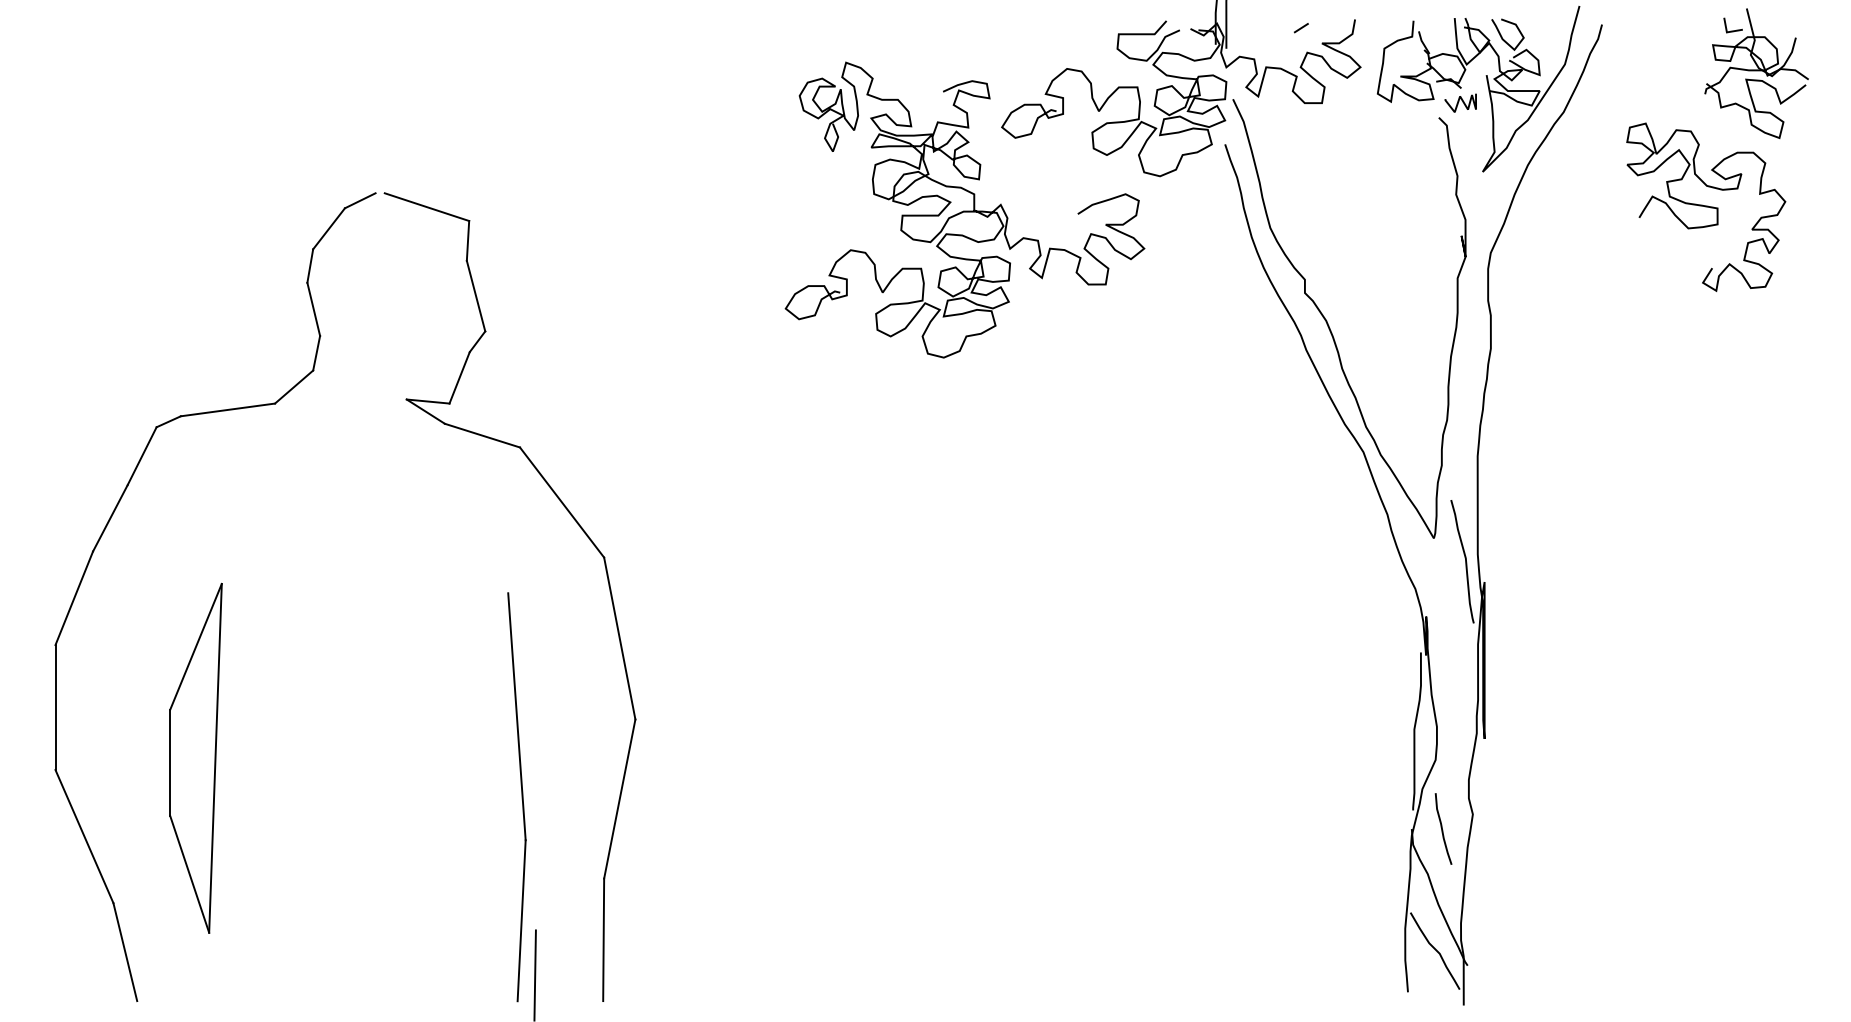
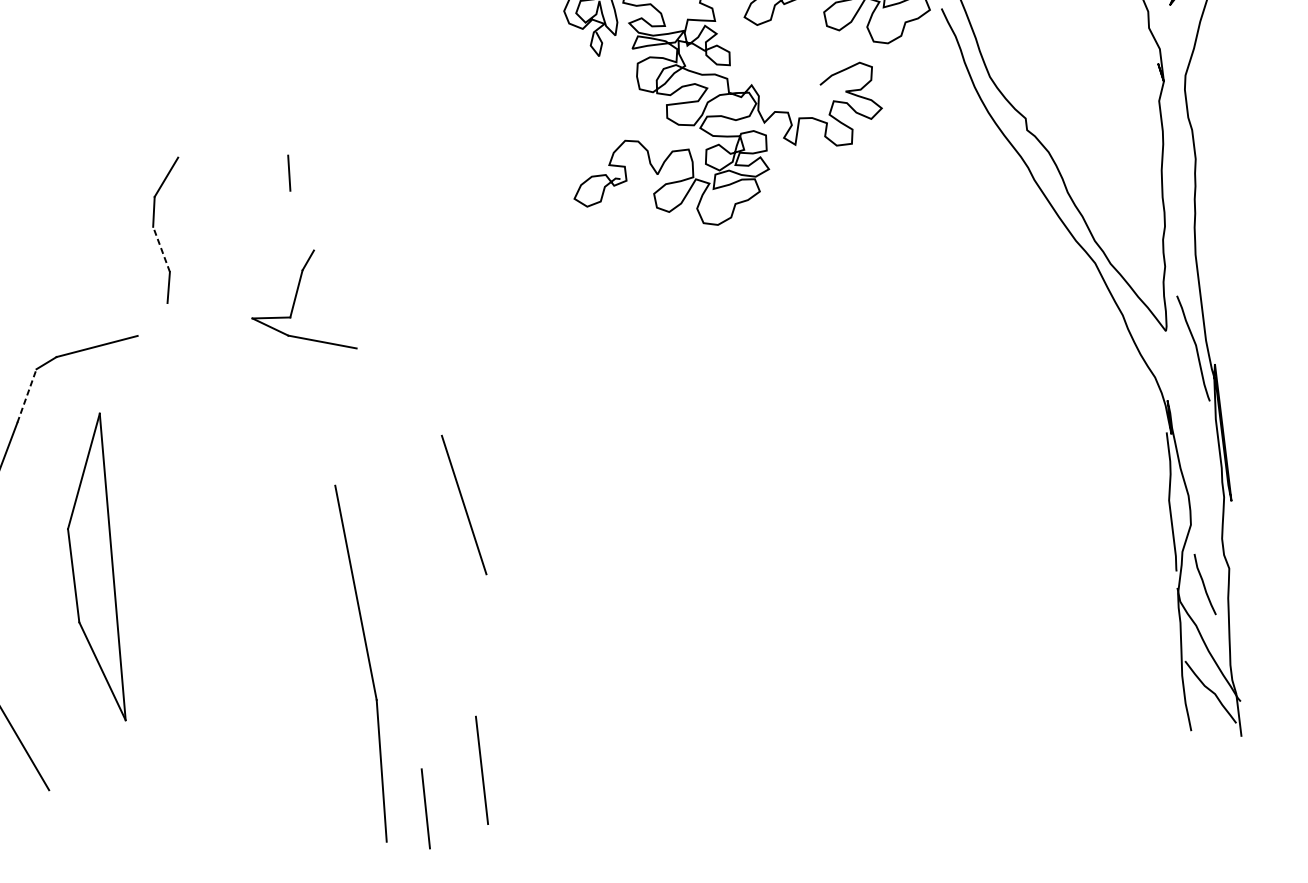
line: (359, 200) -> (190, 149), removed
line: (426, 207) -> (249, 148), removed
line: (475, 295) -> (301, 220), removed
line: (313, 308) -> (161, 248), solid -> dashed
line: (294, 386) -> (152, 318), removed
line: (142, 455) -> (27, 395), solid -> dashed
line: (562, 502) -> (399, 392), removed
part: (195, 757) -> (95, 568), moved
part: (516, 797) -> (364, 663), moved
line: (619, 798) -> (480, 645), removed
line: (125, 952) -> (64, 832), removed

